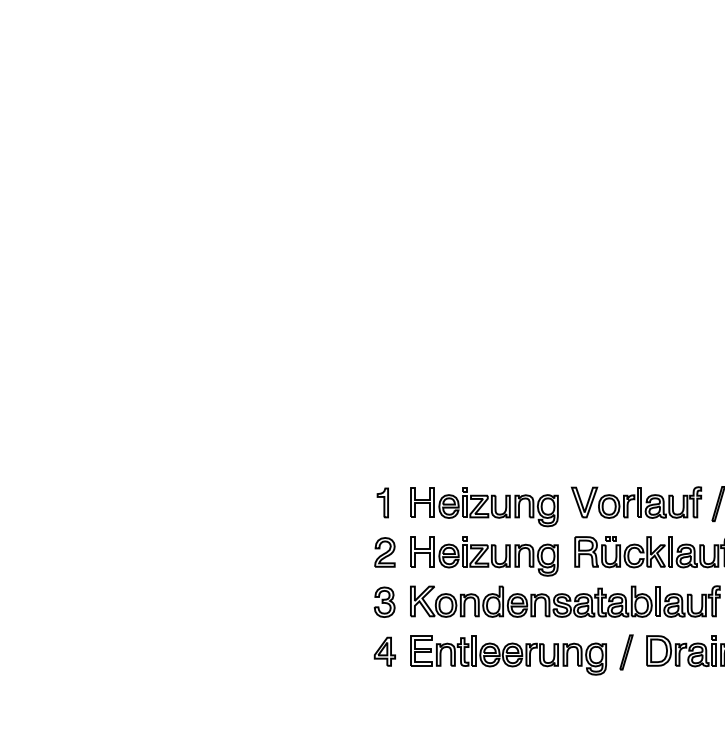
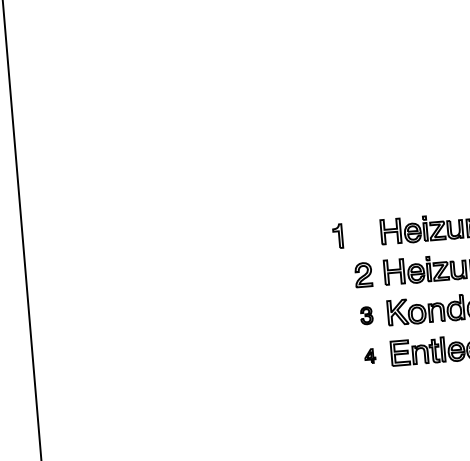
part: (382, 502) -> (337, 235), moved
part: (384, 601) -> (366, 315), size x0.7
part: (384, 651) -> (369, 356), size x0.6

